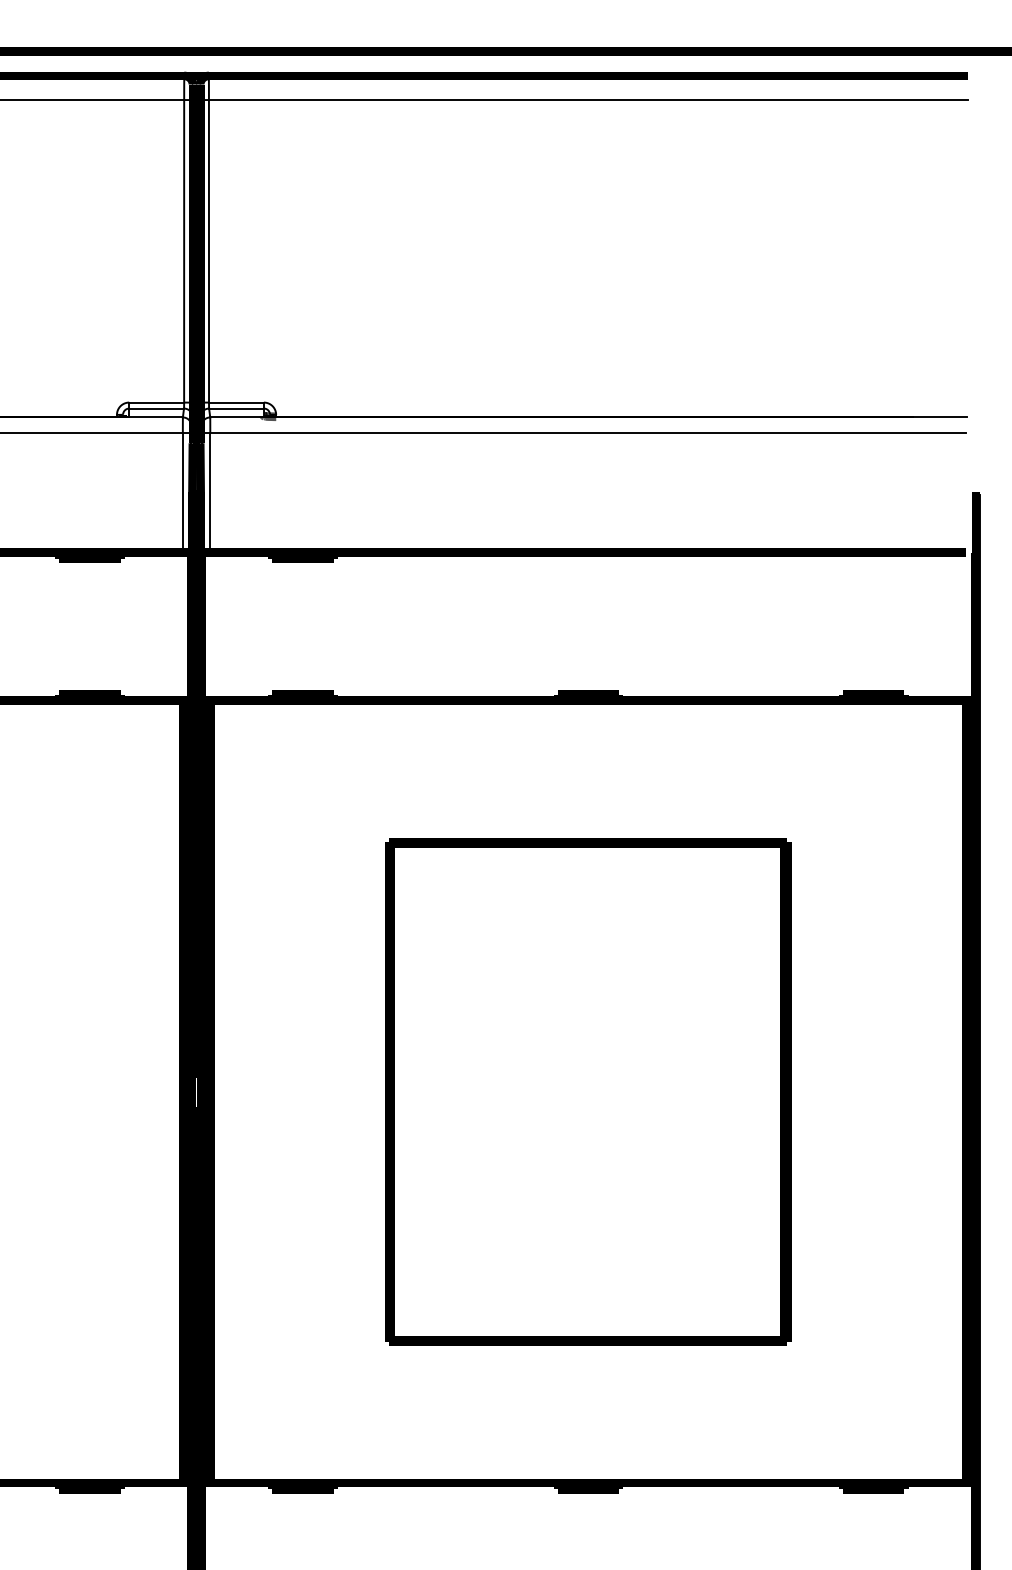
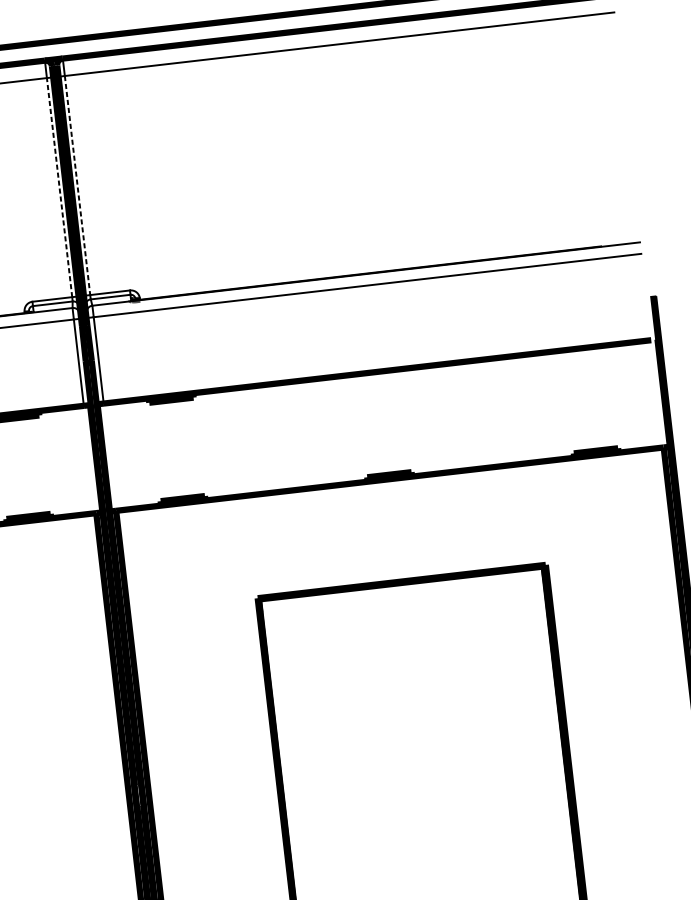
line: (184, 250) -> (59, 187), solid -> dashed
line: (208, 251) -> (77, 185), solid -> dashed

